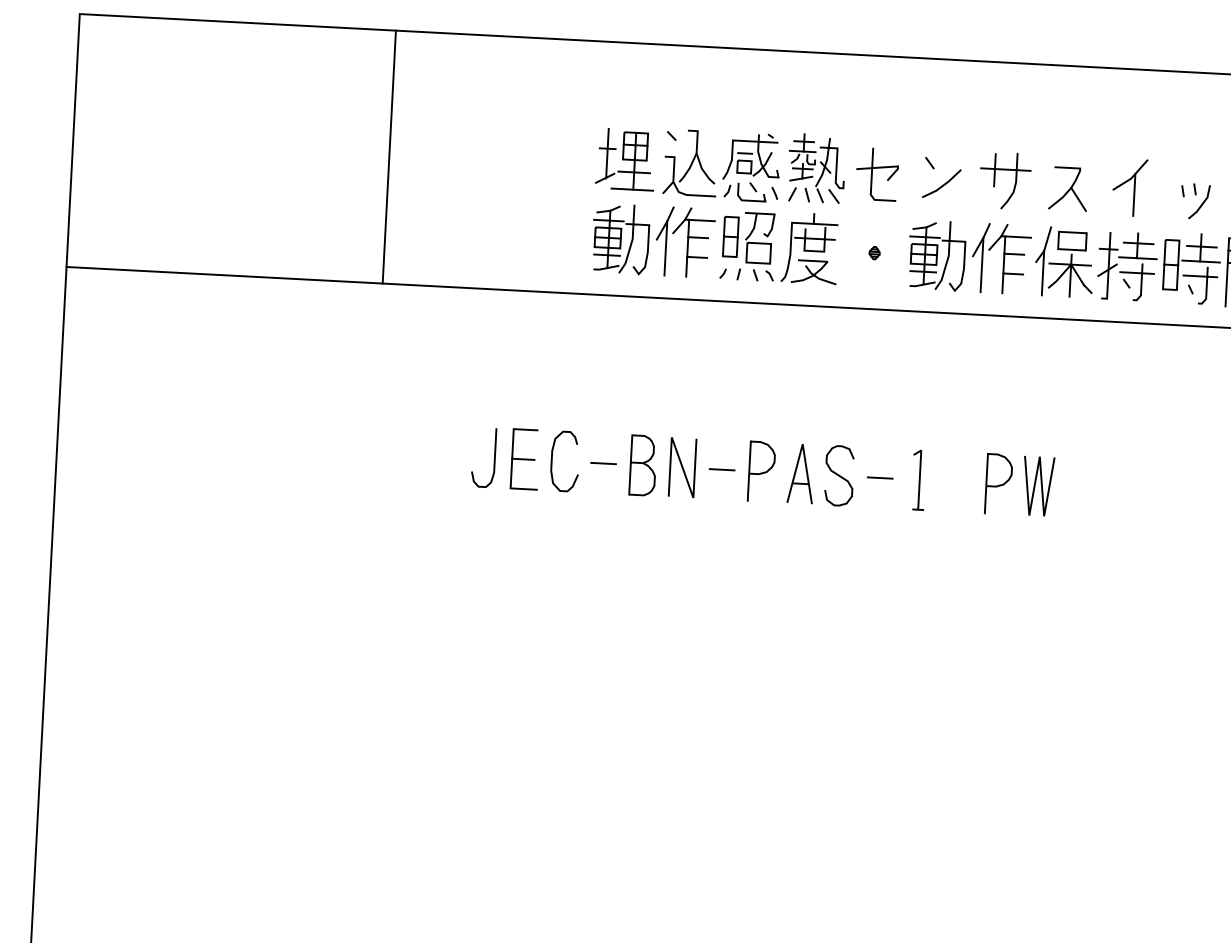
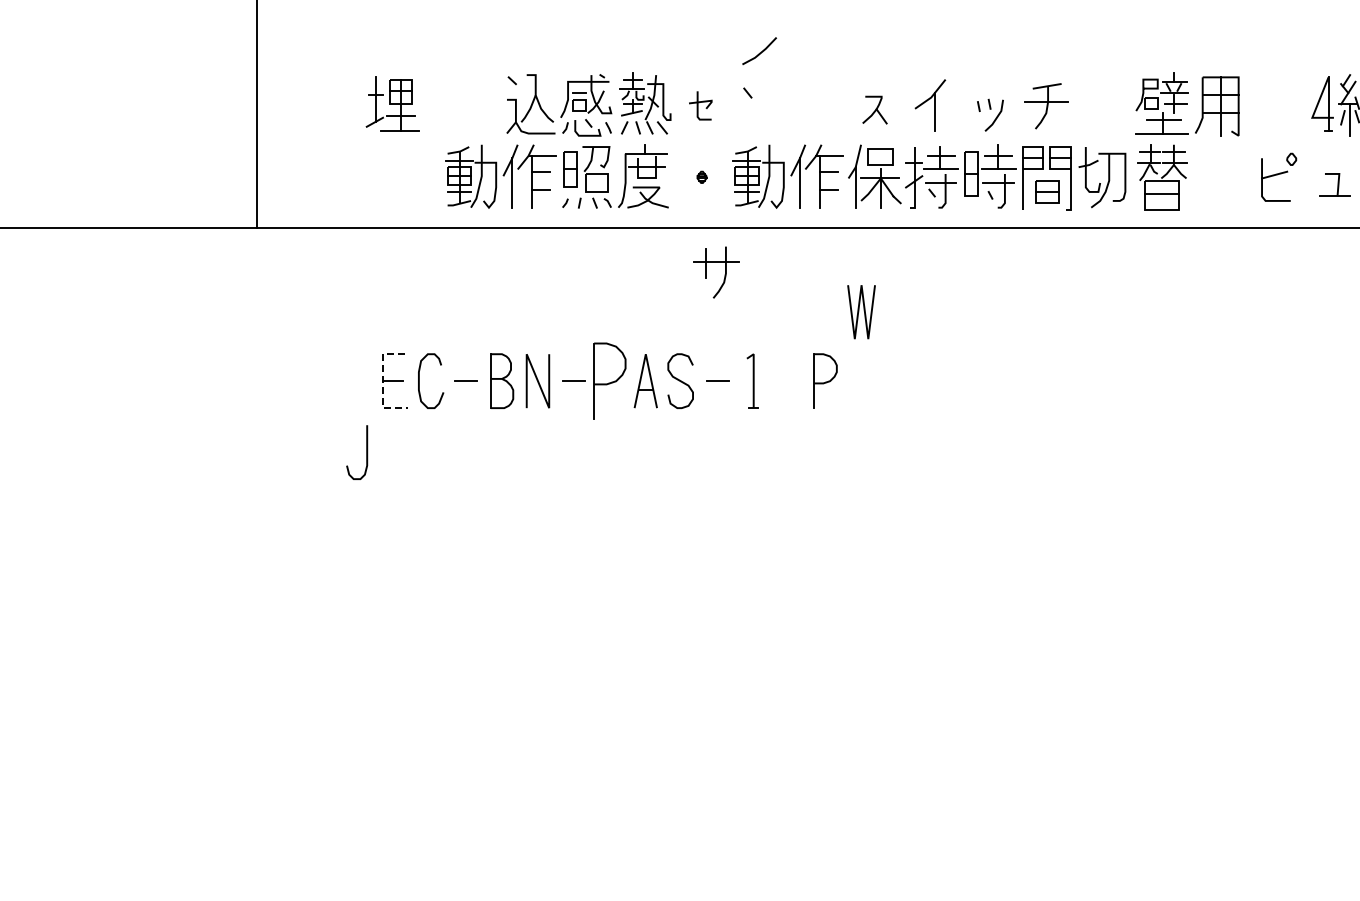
part: (625, 158) -> (392, 103), moved
part: (877, 174) -> (700, 105), size x0.6
part: (1014, 183) -> (724, 274), moved
line: (941, 185) -> (759, 52), moved
part: (1068, 189) -> (874, 110), size x0.7
curve: (494, 458) -> (366, 452), moved
line: (511, 460) -> (382, 382), solid -> dashed
part: (761, 471) -> (609, 380), size x1.4
line: (1035, 486) -> (859, 312), moved

